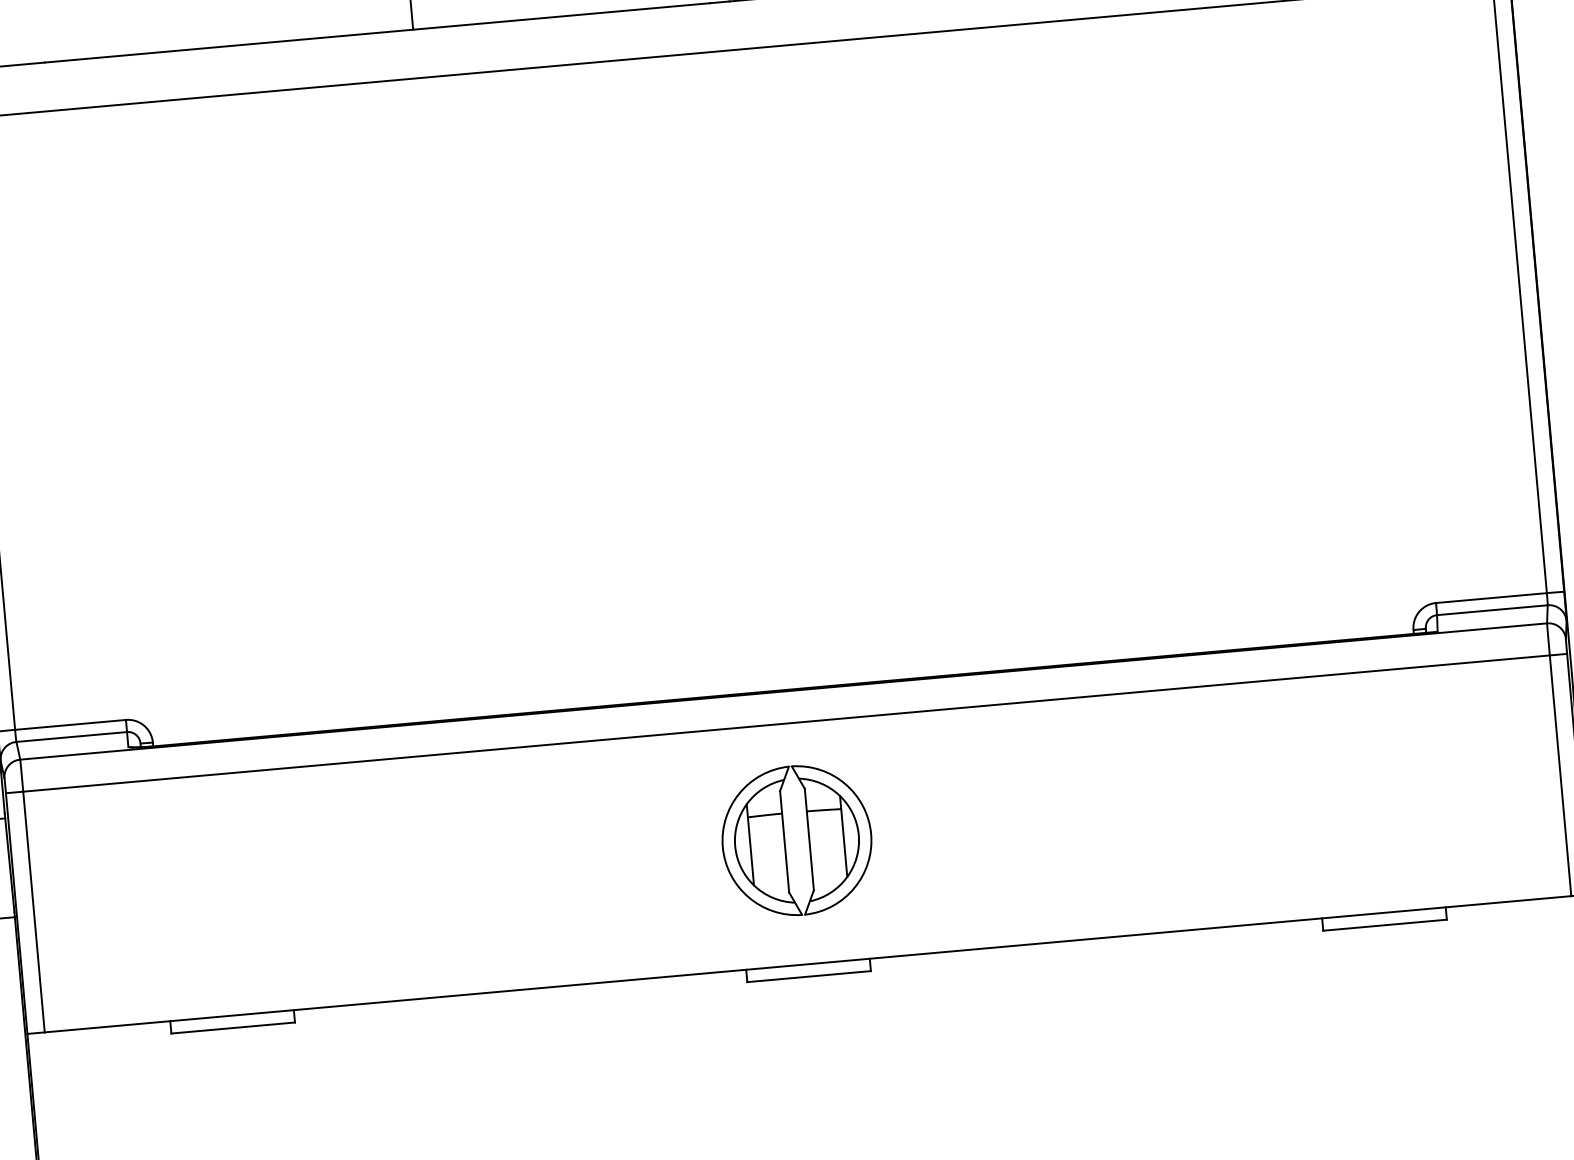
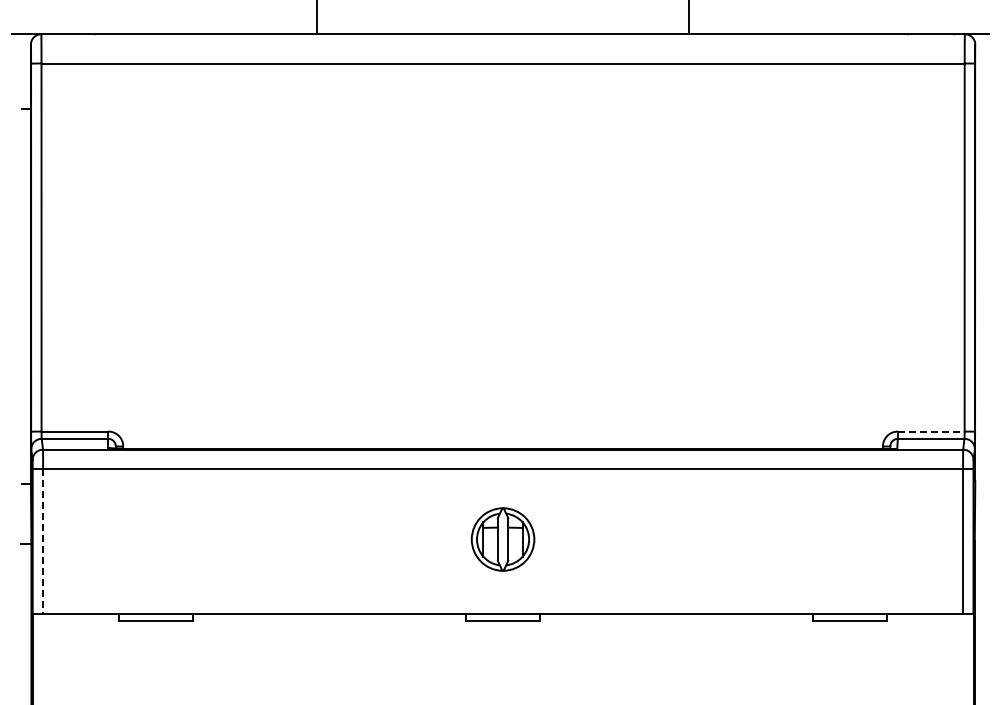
line: (1491, 597) -> (931, 431), solid -> dashed
part: (795, 840) -> (502, 539), size x0.7
line: (34, 911) -> (43, 541), solid -> dashed

